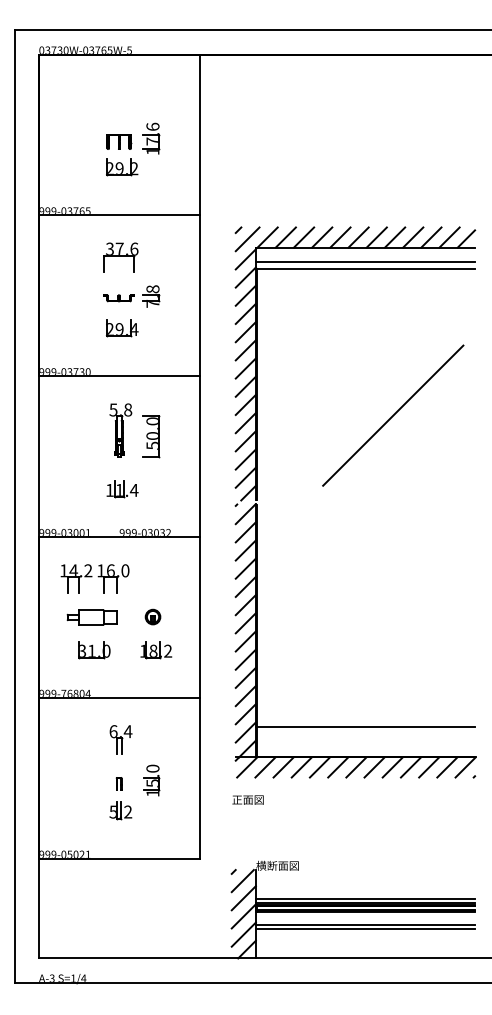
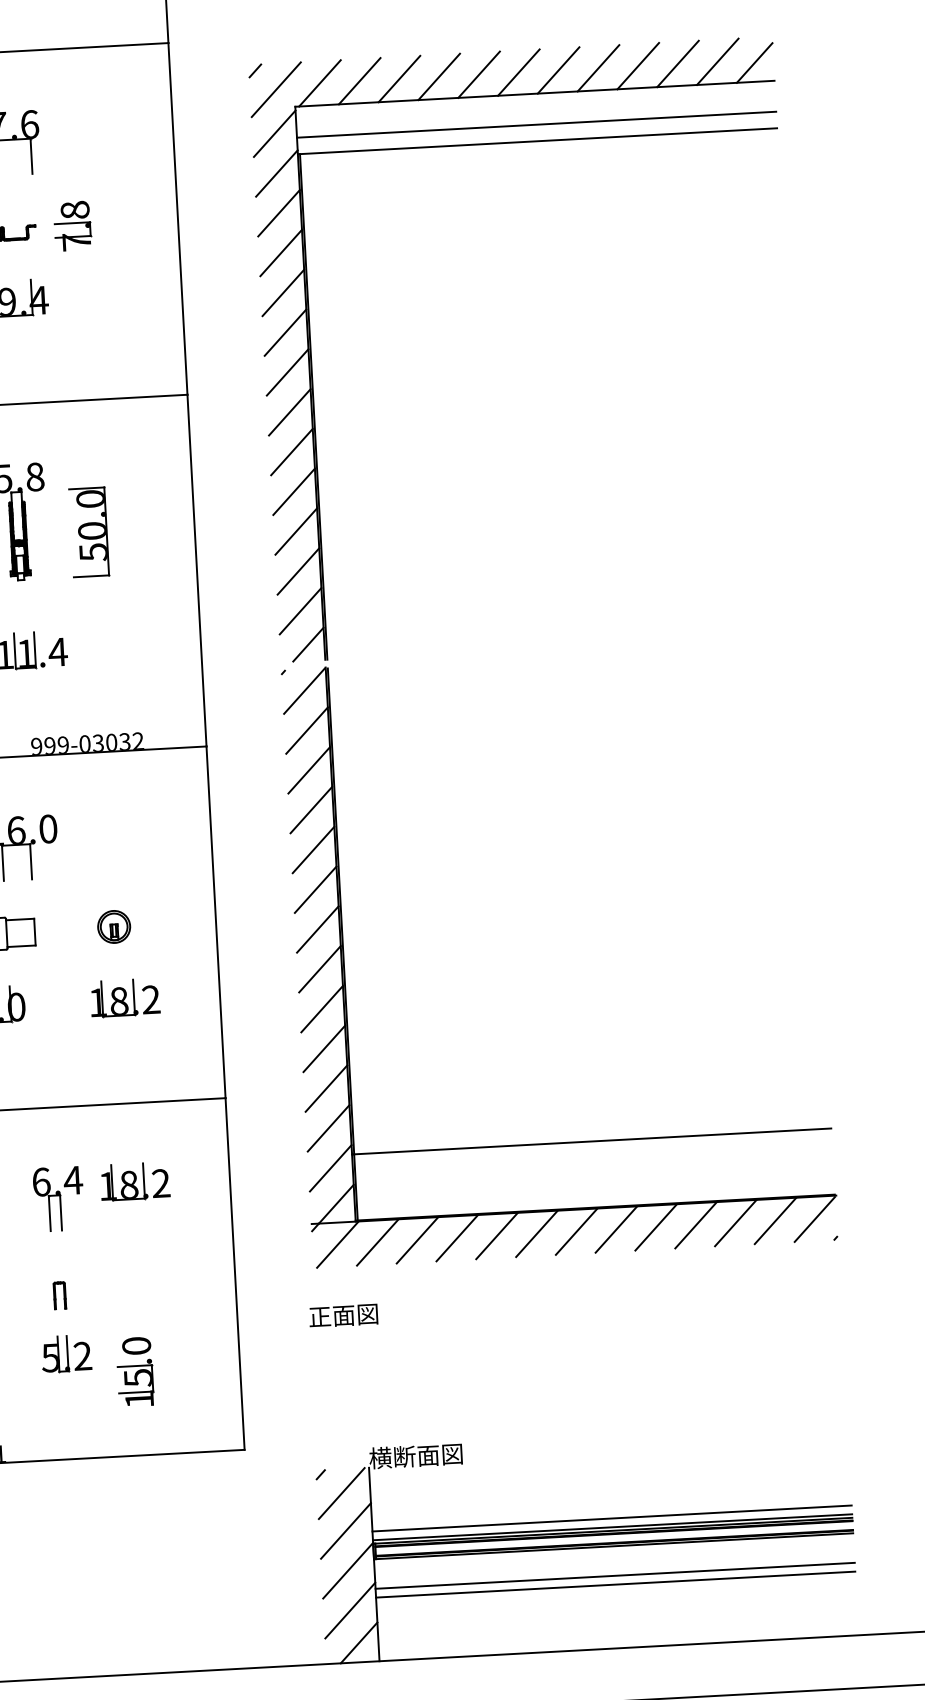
line: (393, 415) -> (616, 457), removed
part: (156, 734) -> (135, 1183), added
part: (151, 780) -> (134, 1371), moved

